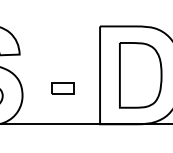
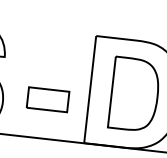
part: (63, 88) -> (48, 99), size x1.67

